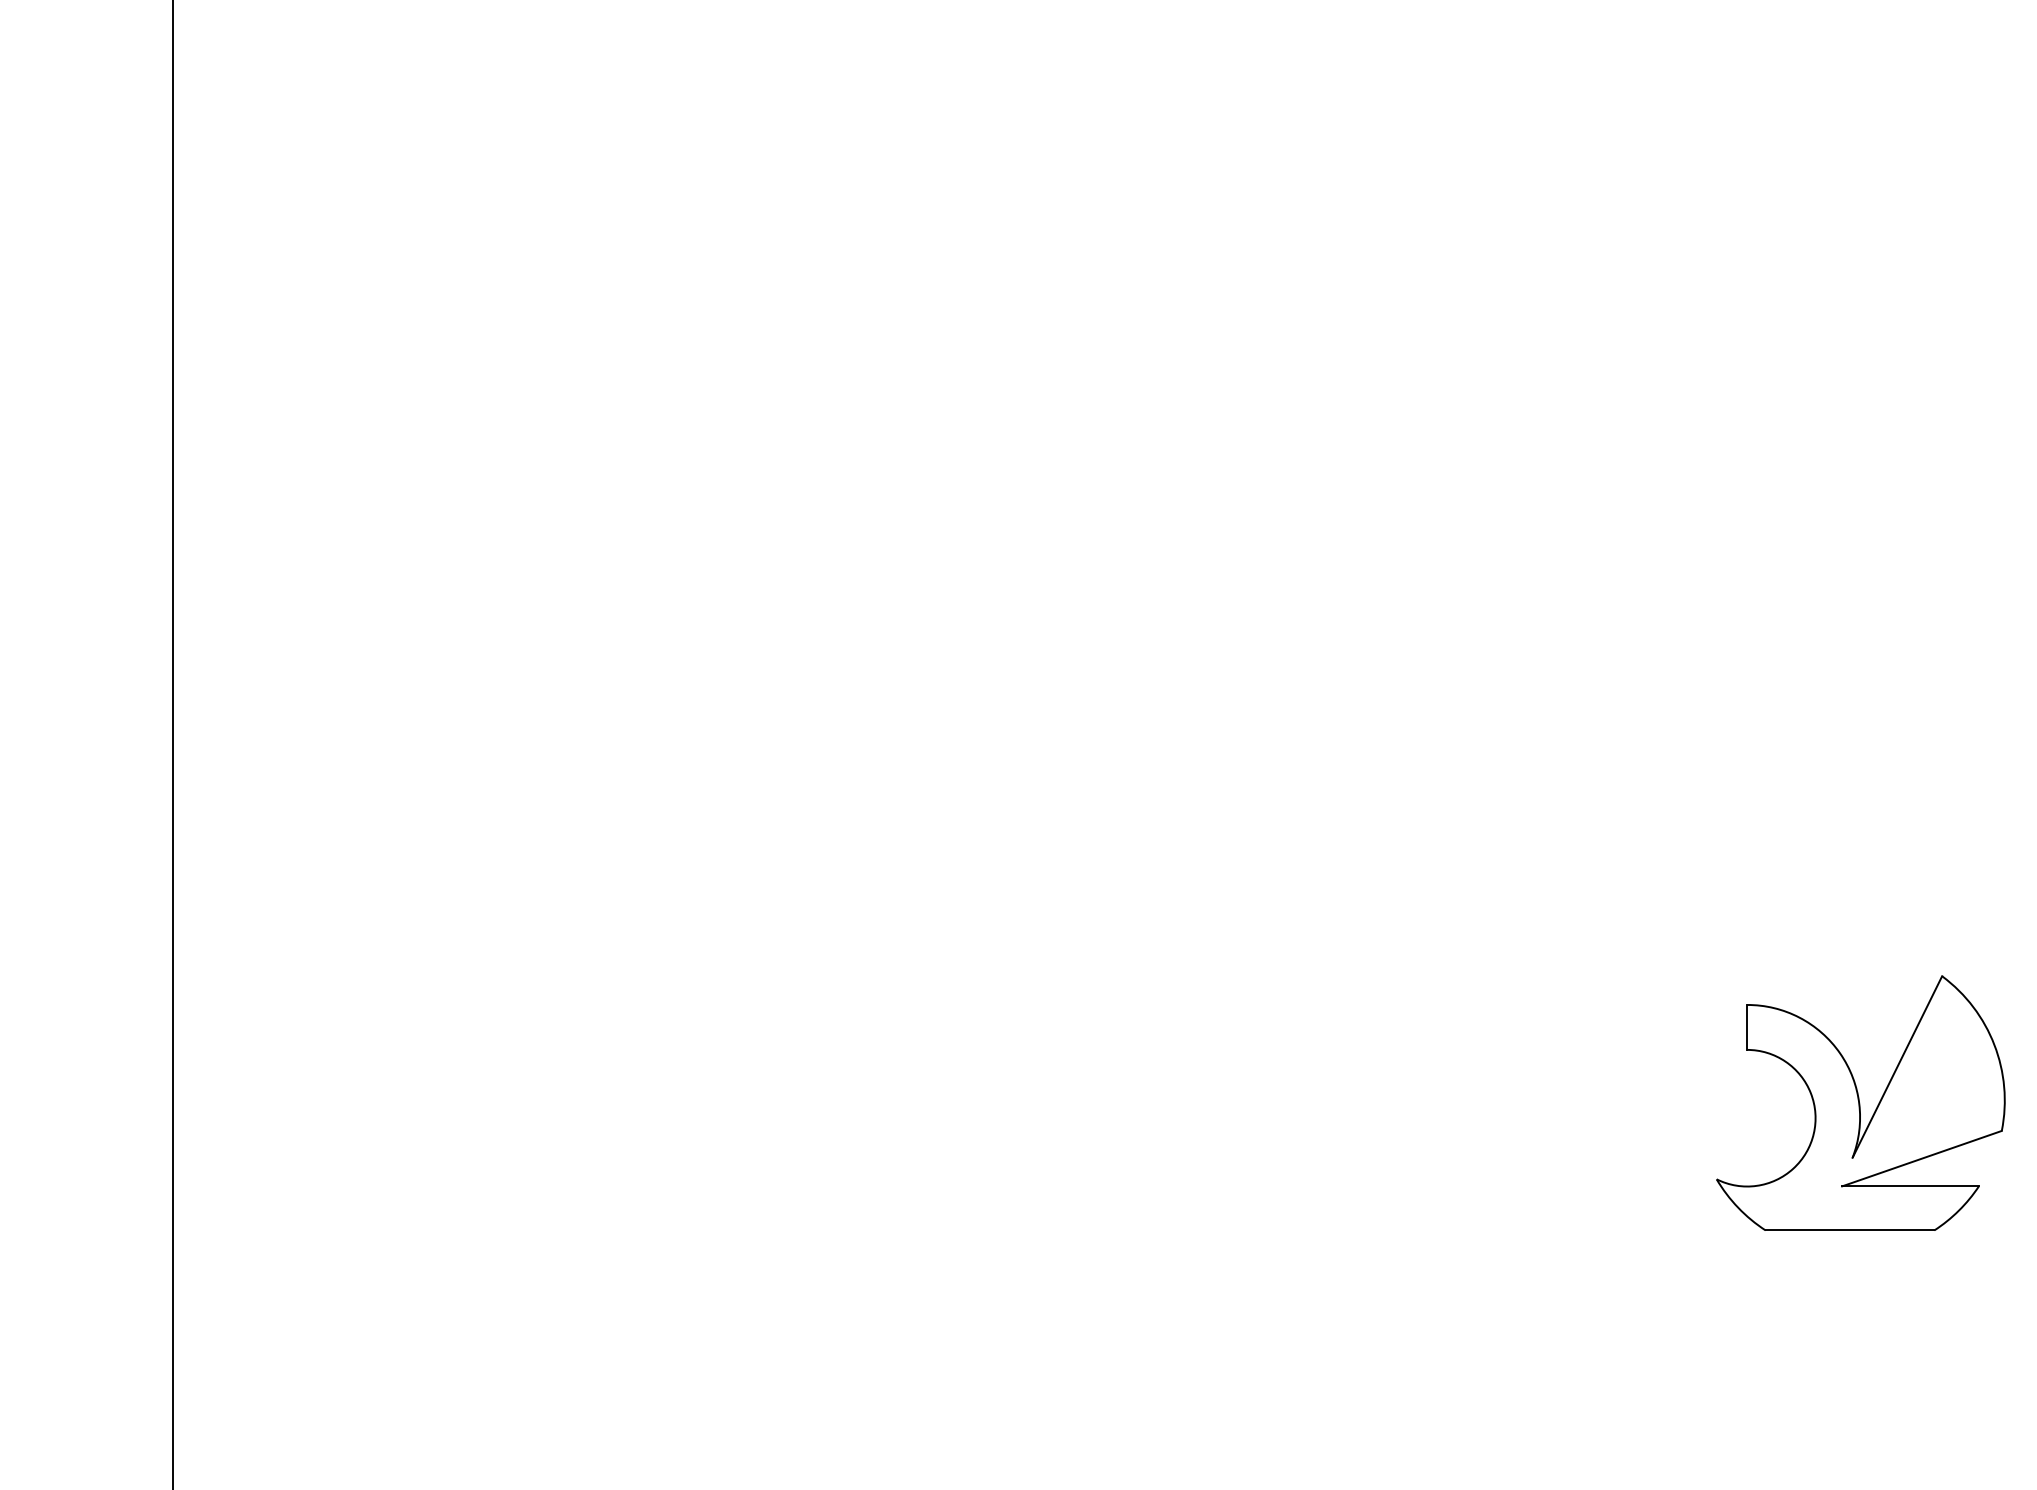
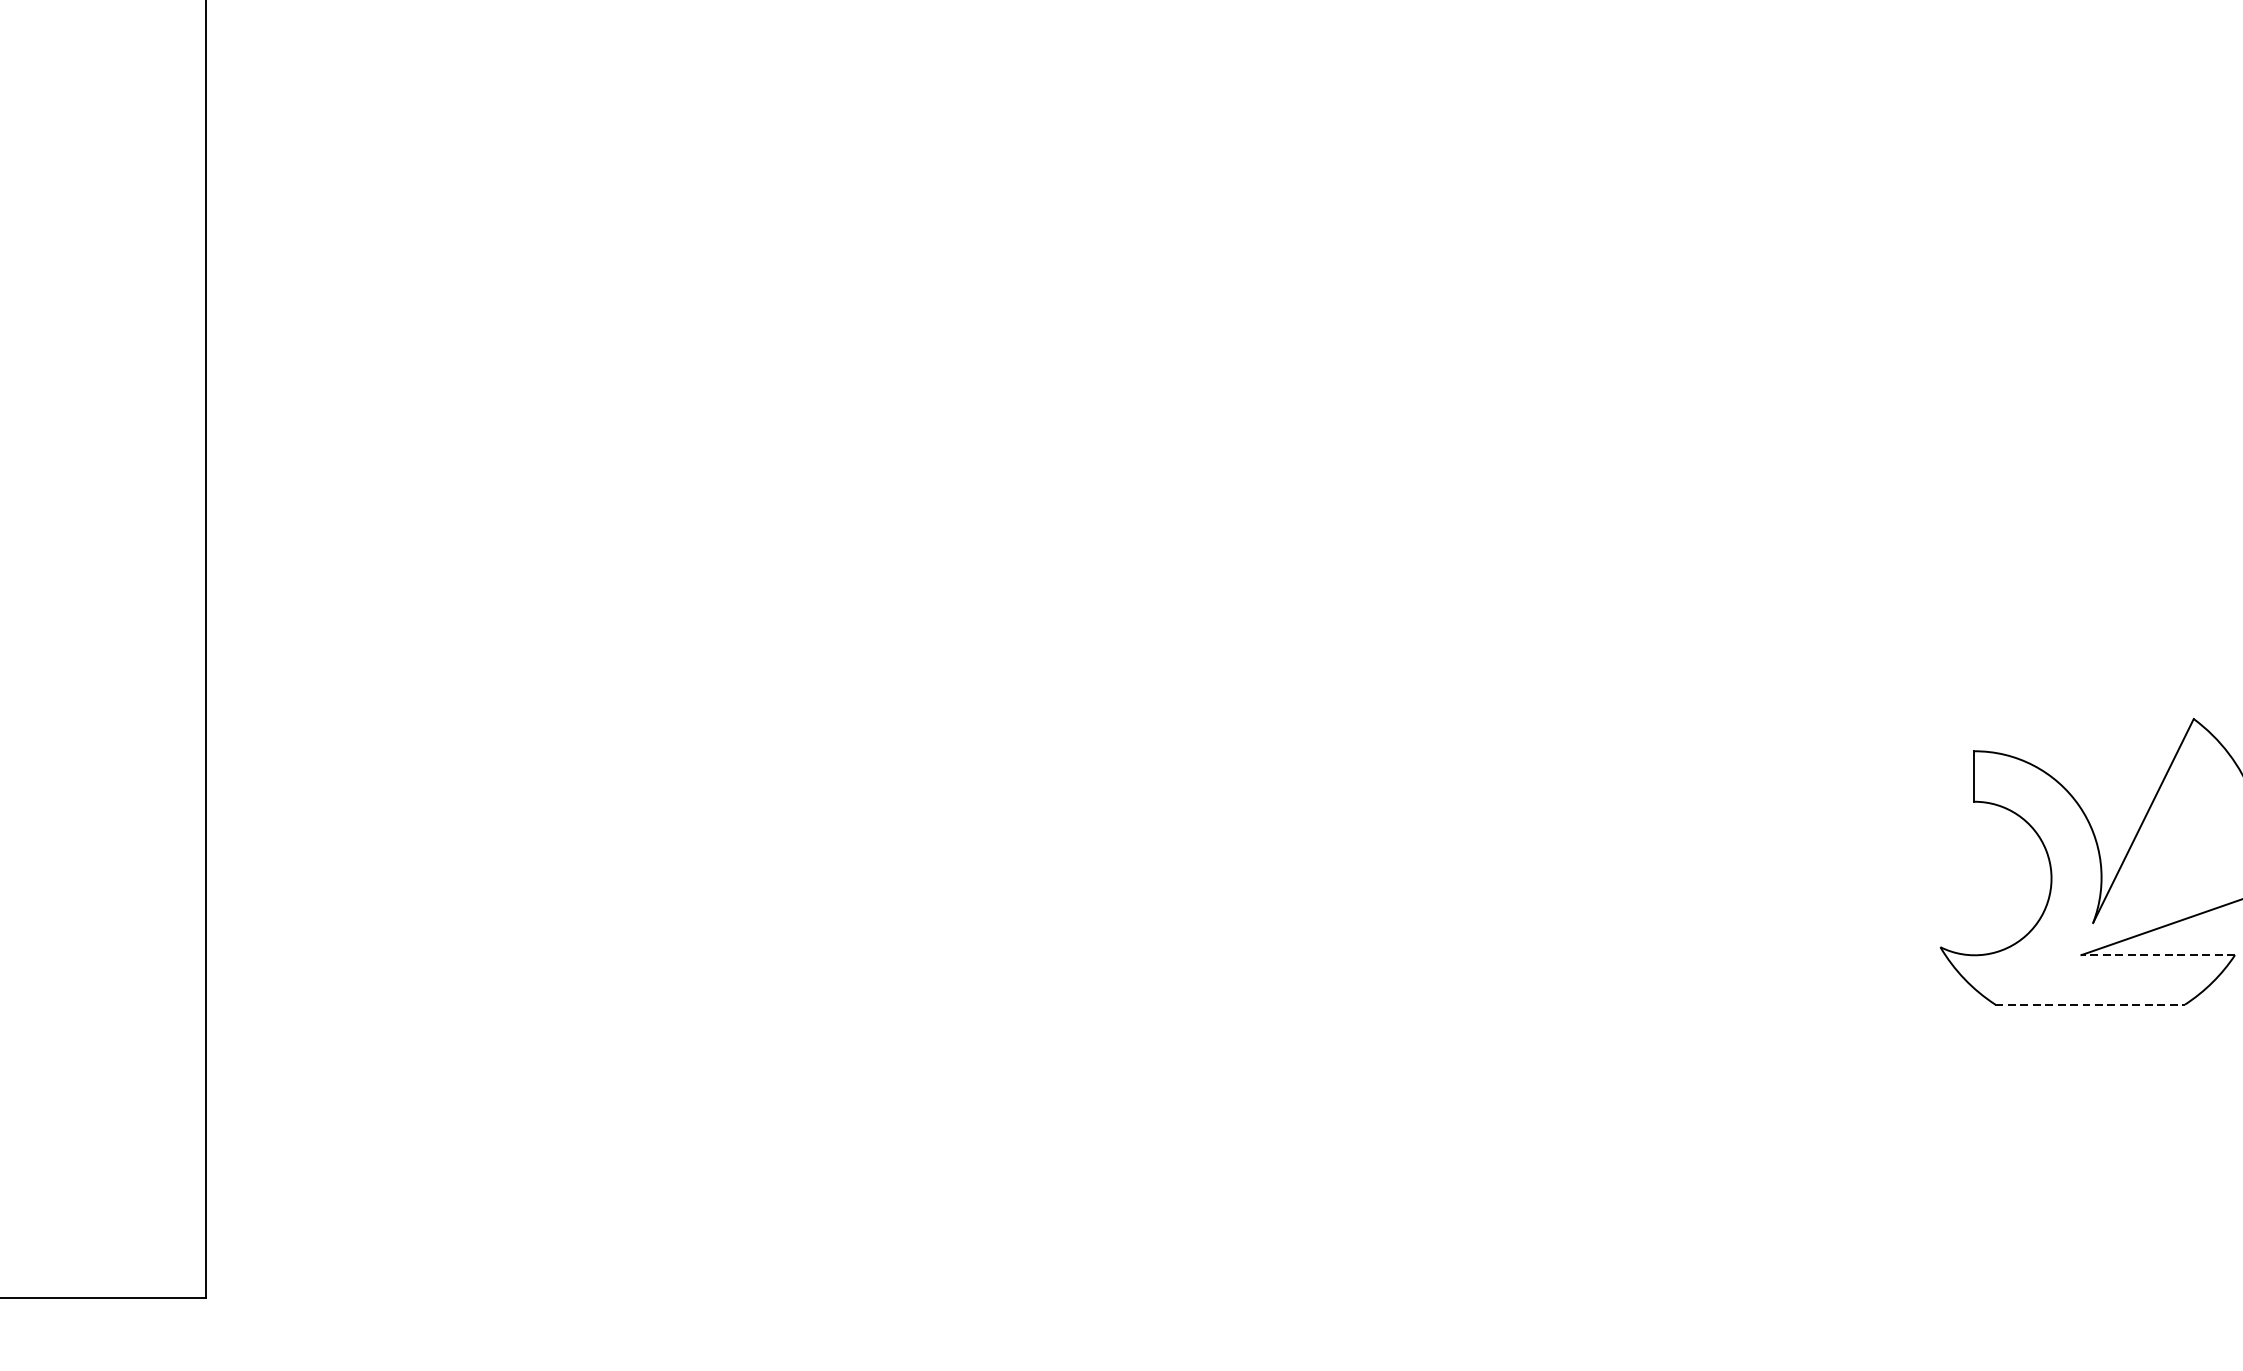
line: (1910, 1186) -> (2158, 955), solid -> dashed
line: (1850, 1230) -> (2090, 1004), solid -> dashed

